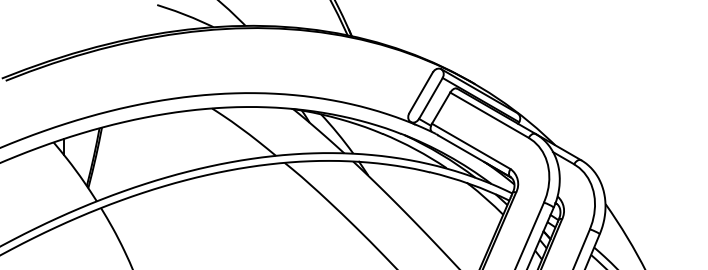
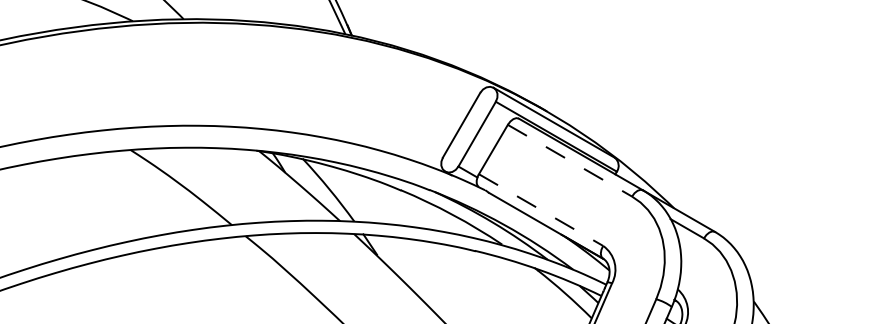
line: (489, 115) -> (569, 161), solid -> dashed
line: (471, 146) -> (541, 210), solid -> dashed

